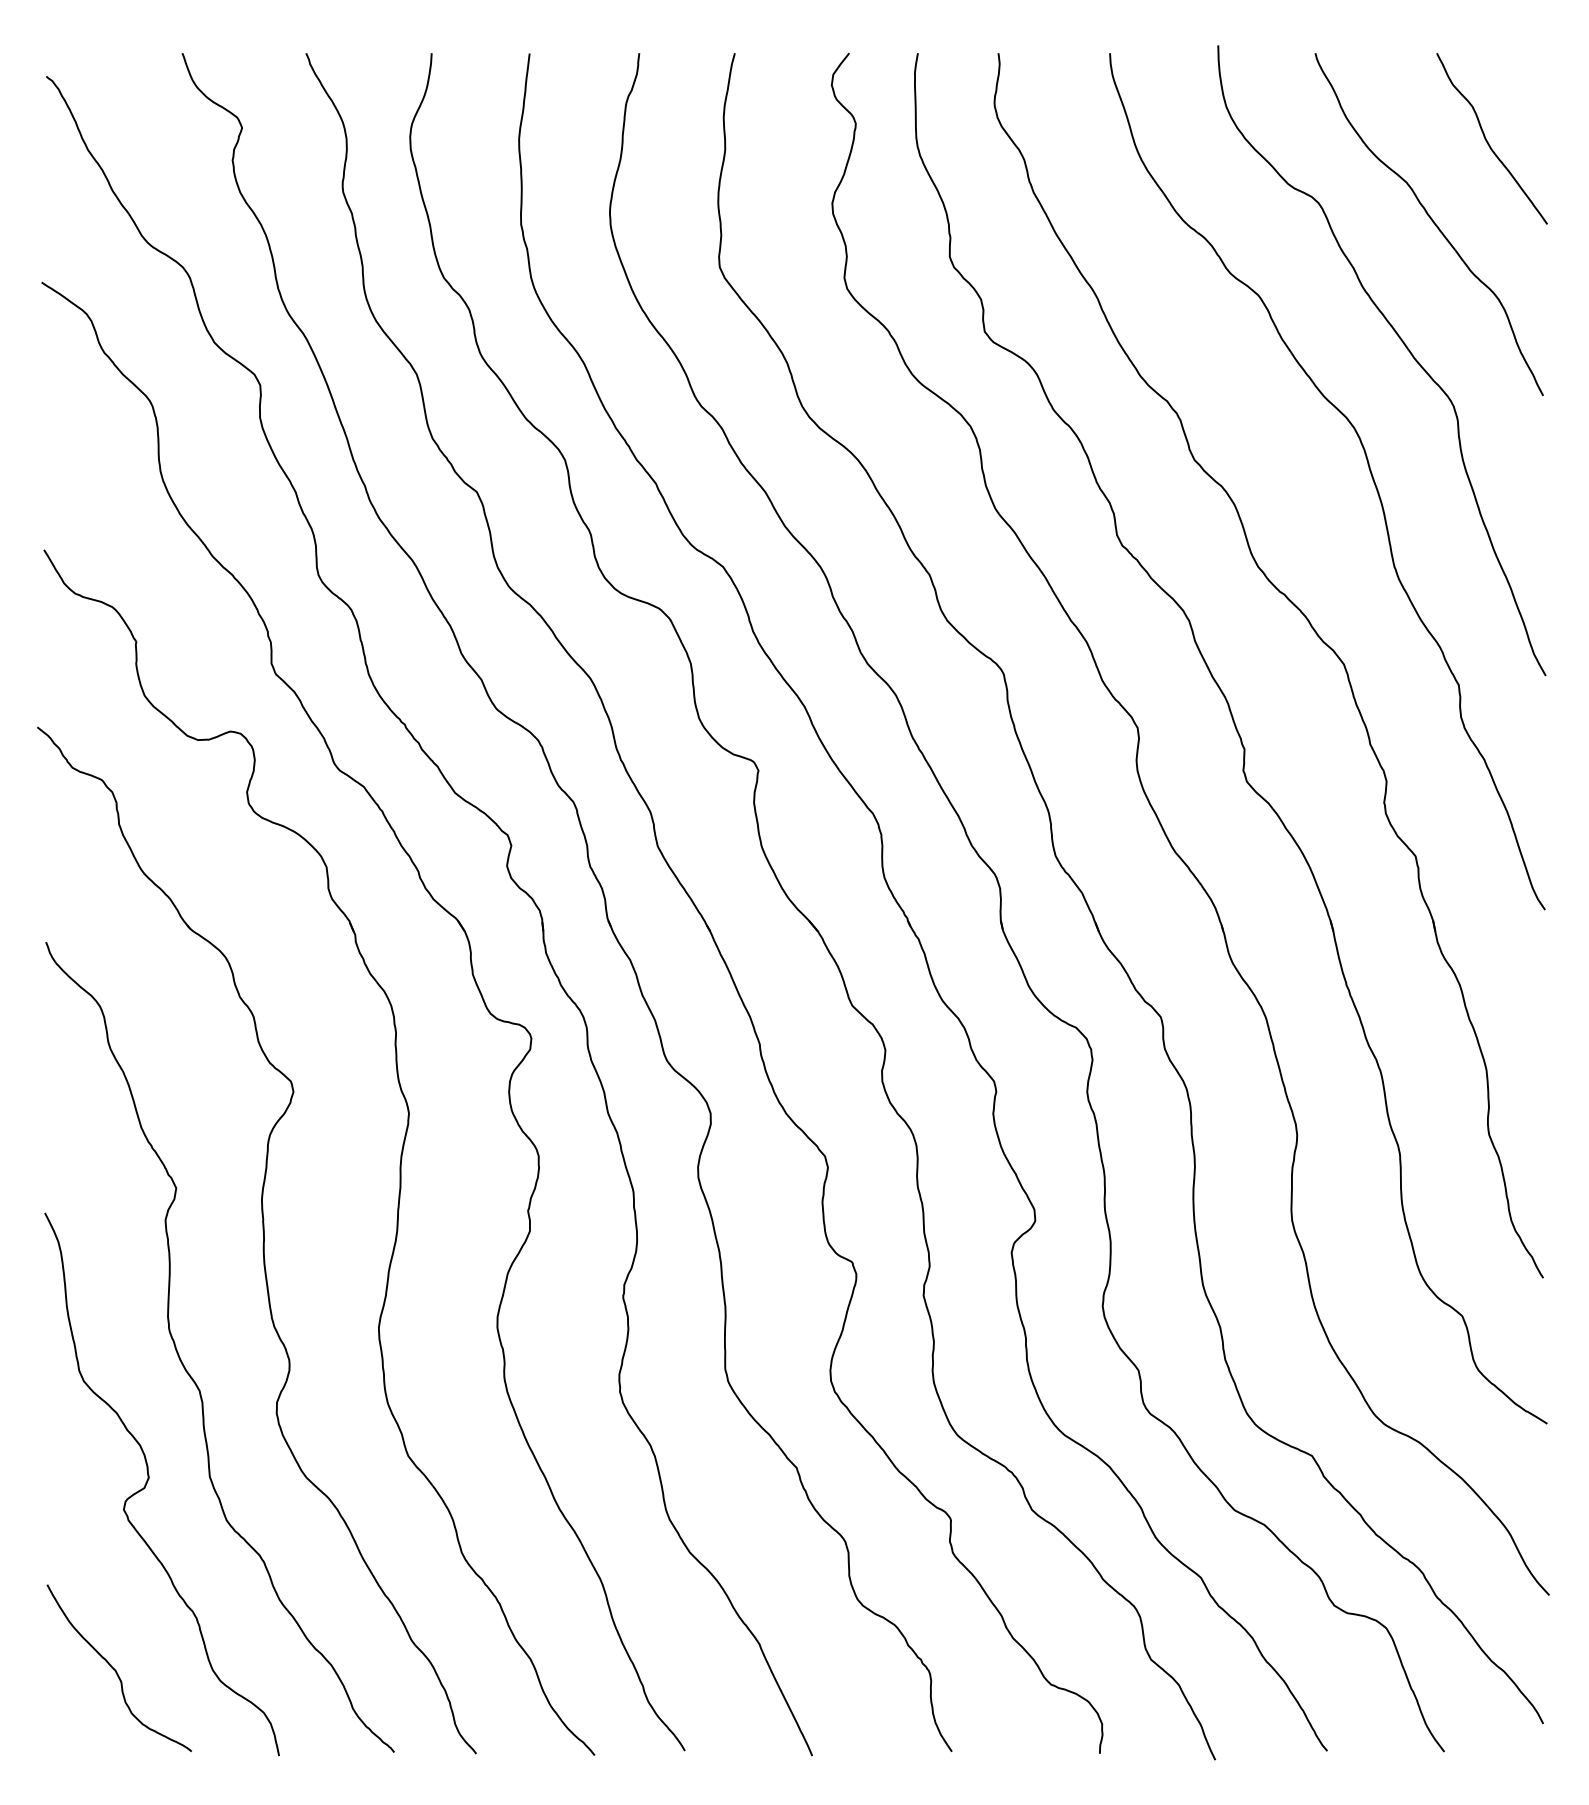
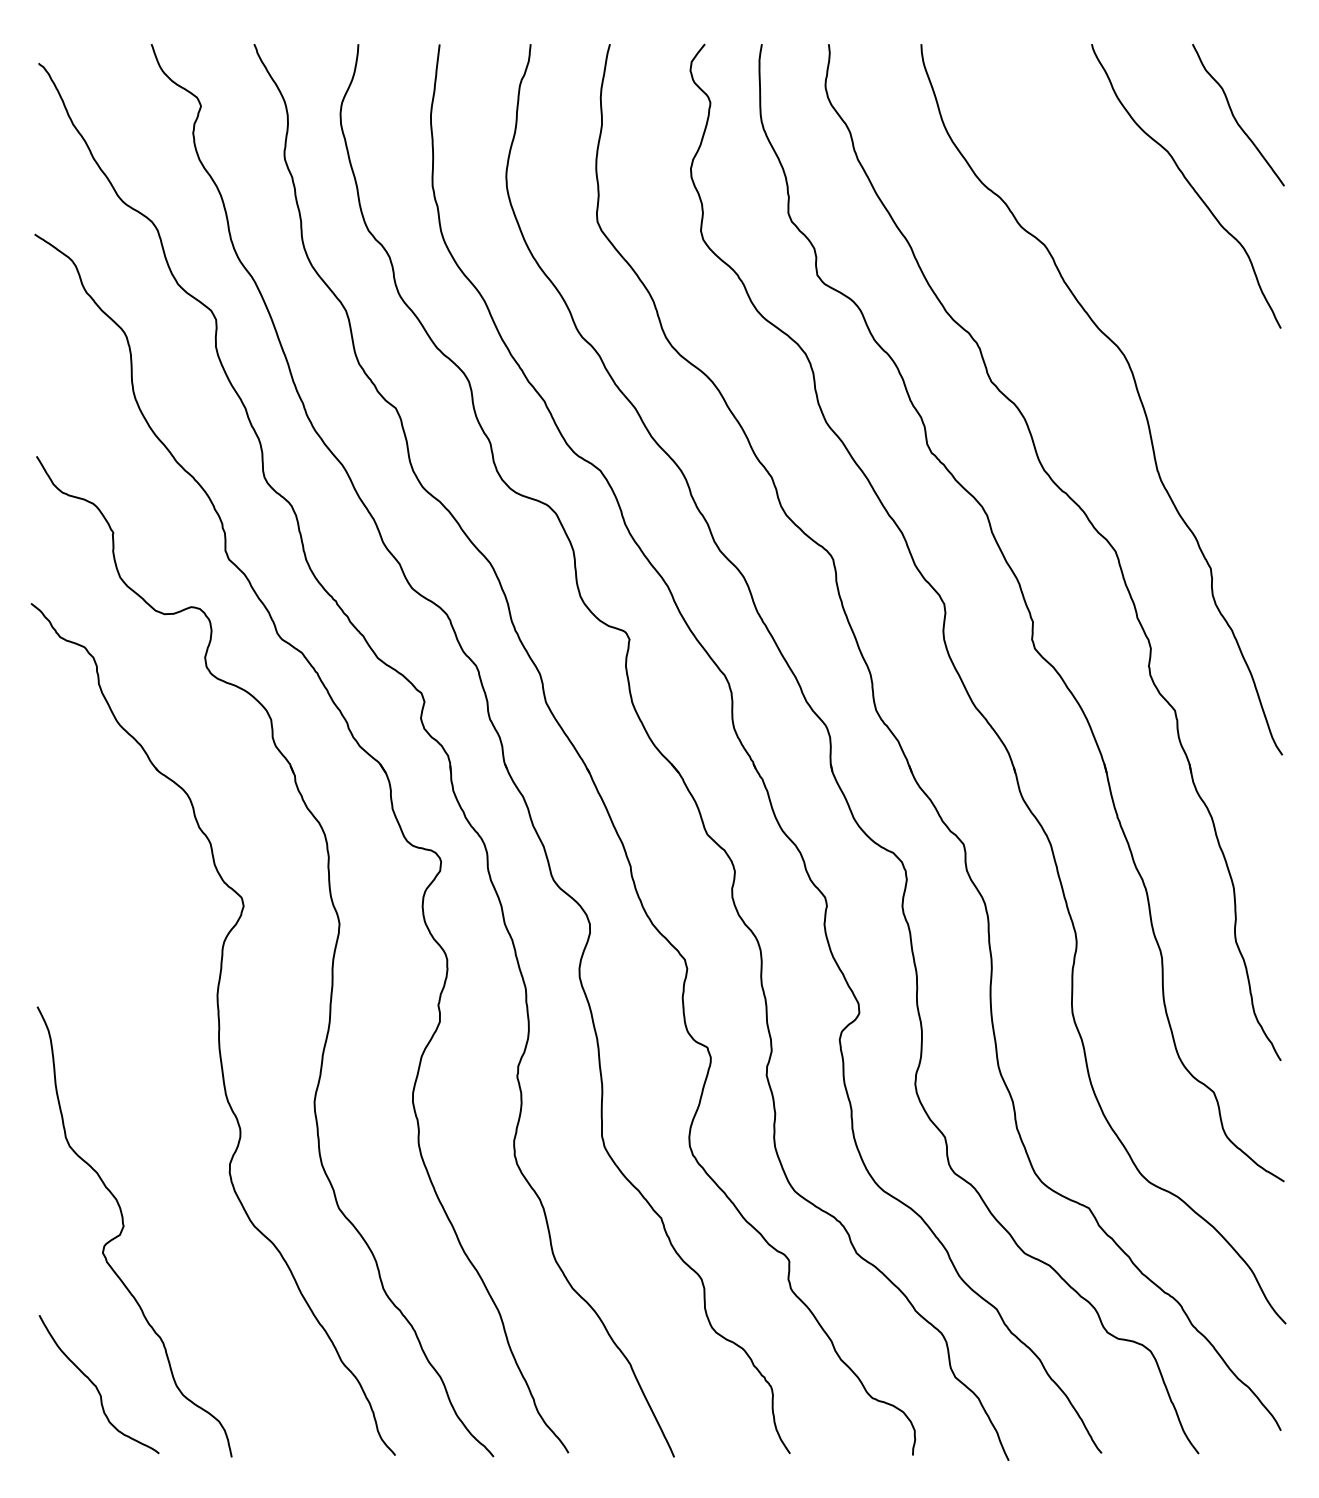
curve: (1401, 342) -> (1163, 284), removed
curve: (187, 1369) -> (155, 1136), removed

